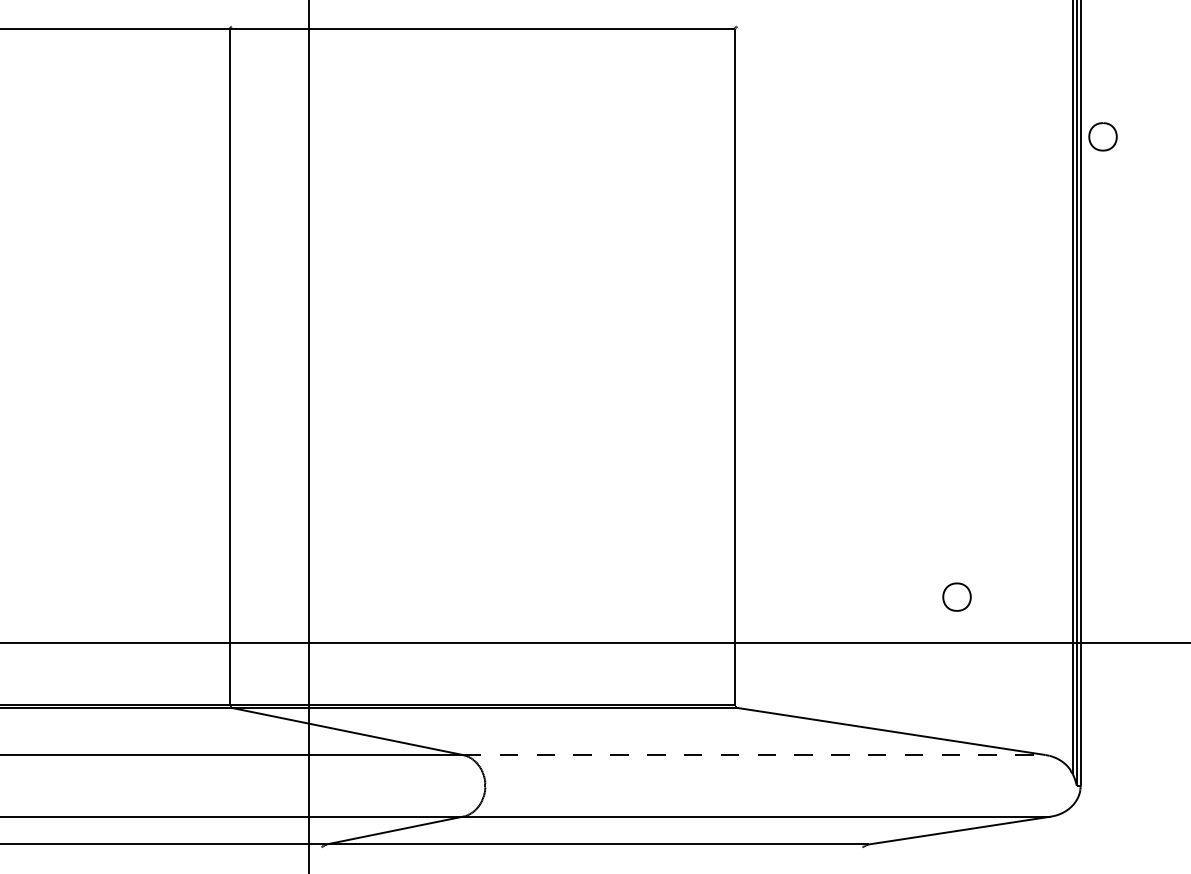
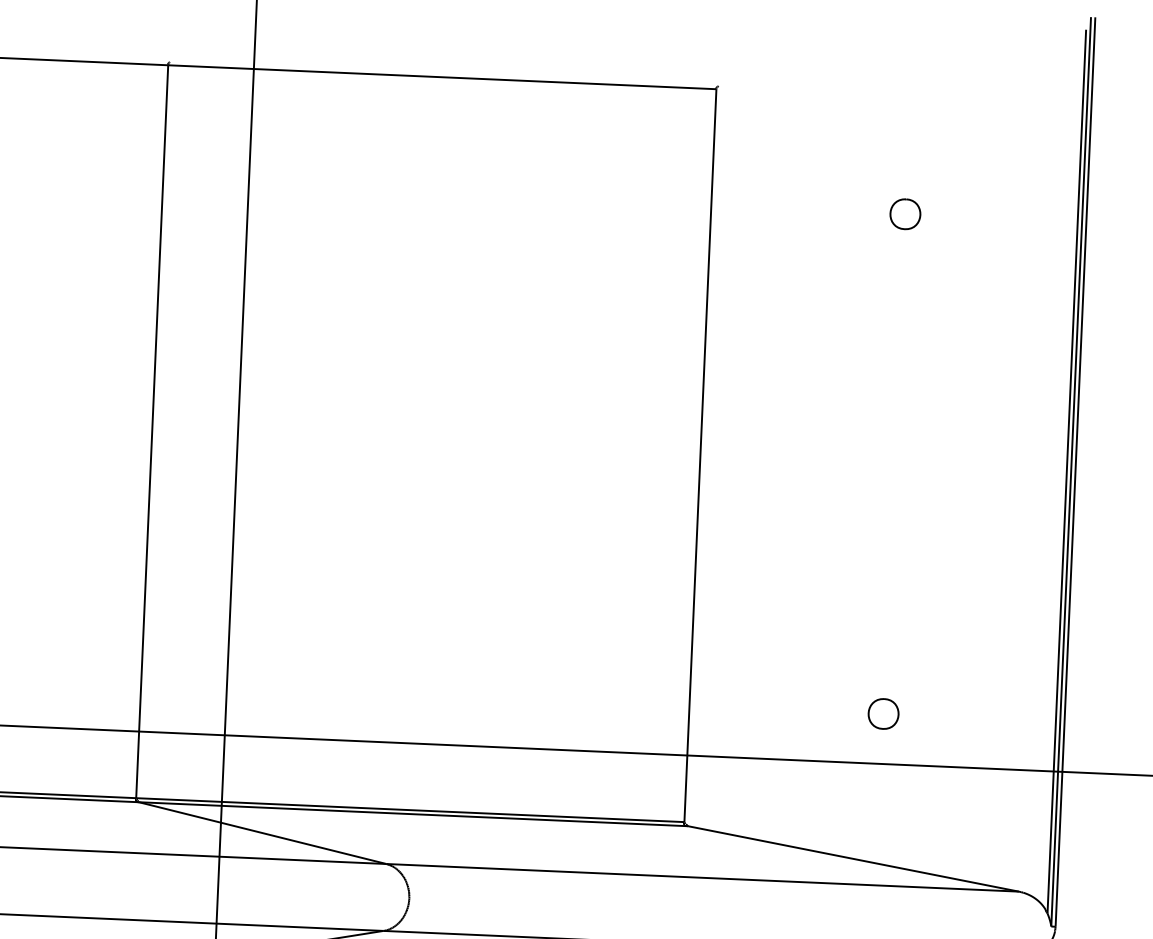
part: (1102, 136) -> (904, 213), moved
part: (956, 596) -> (883, 713), moved
line: (754, 755) -> (702, 878), dashed -> solid

